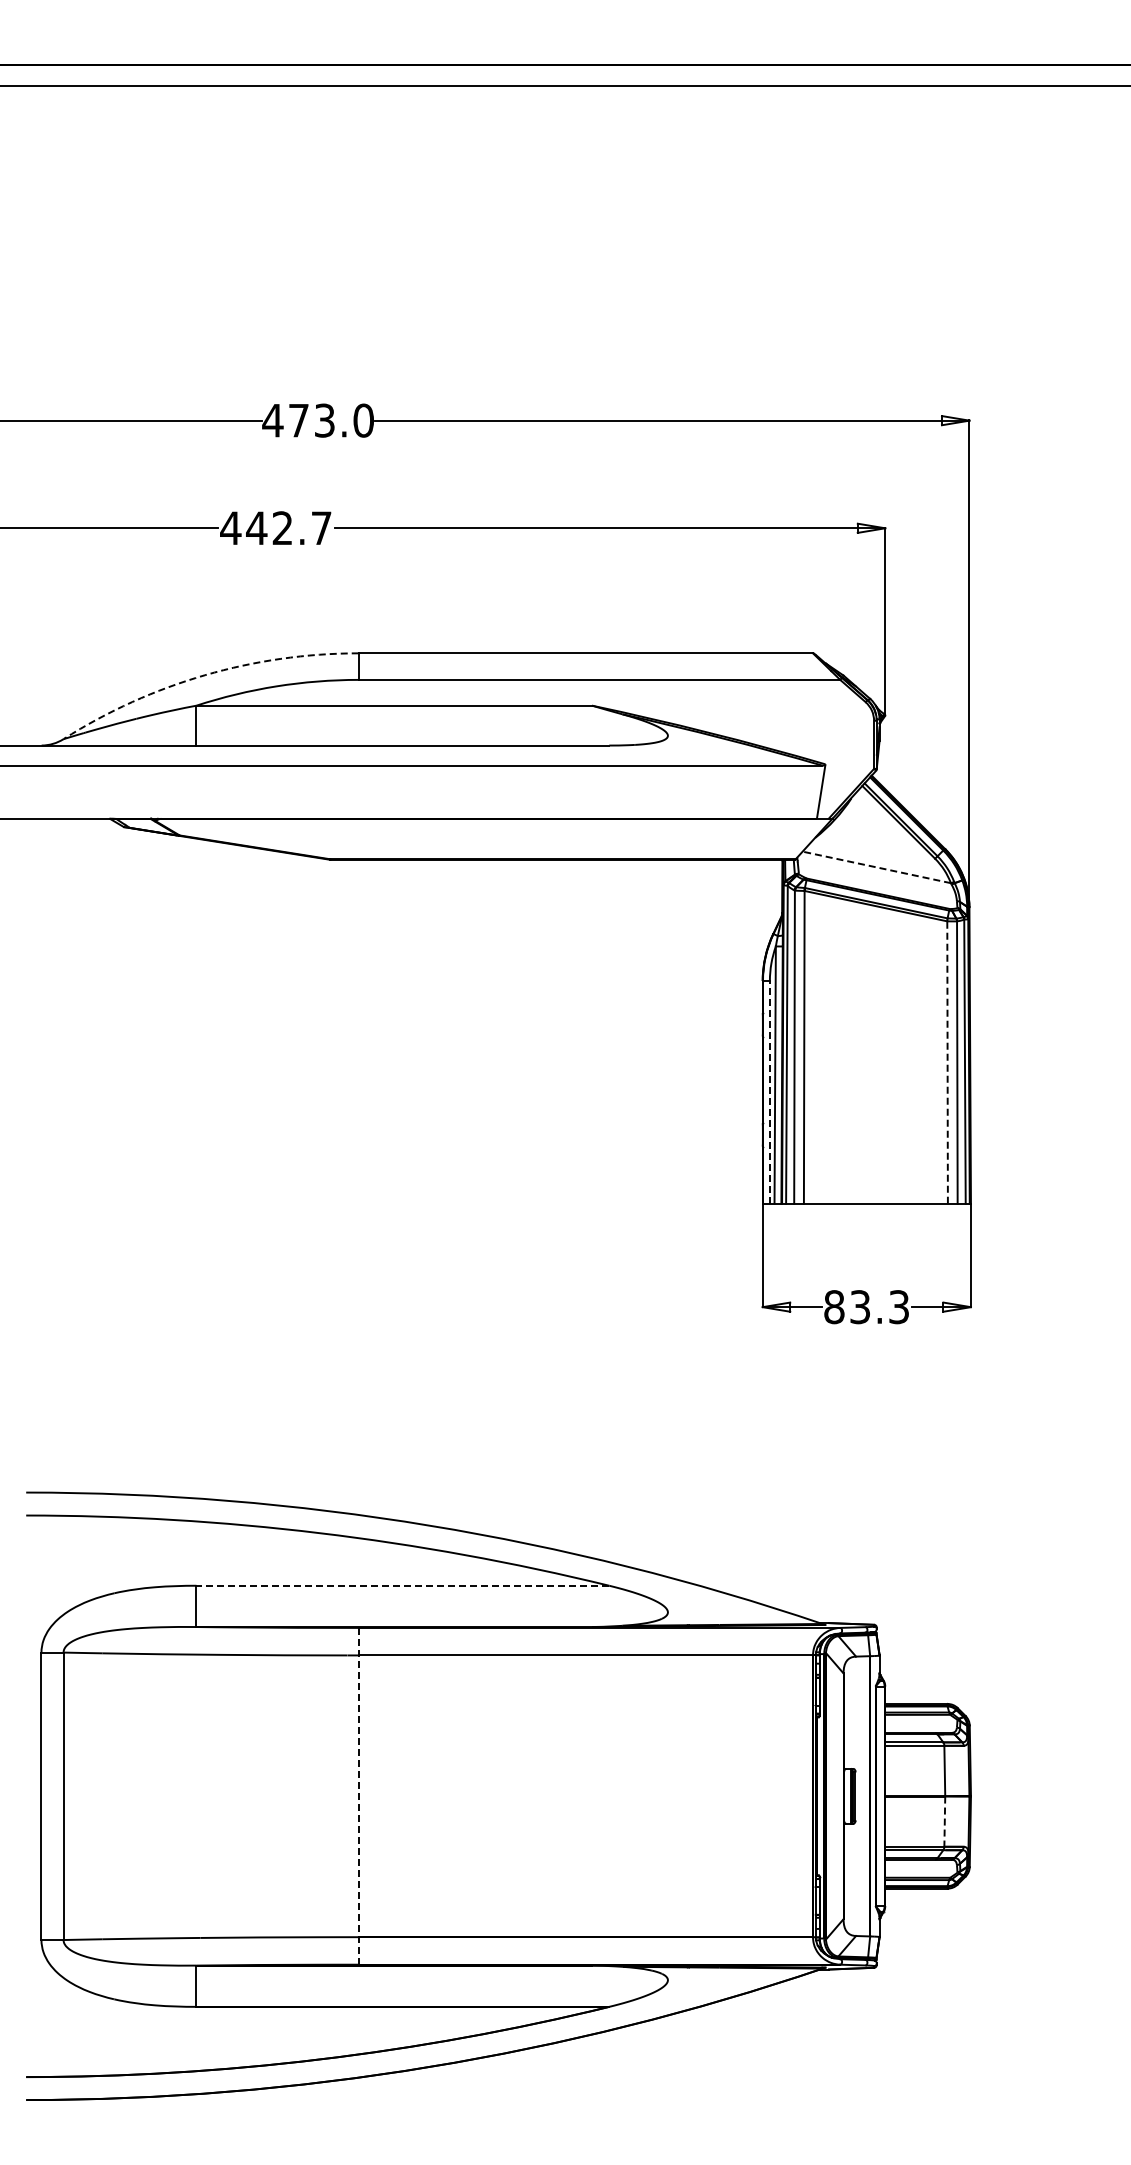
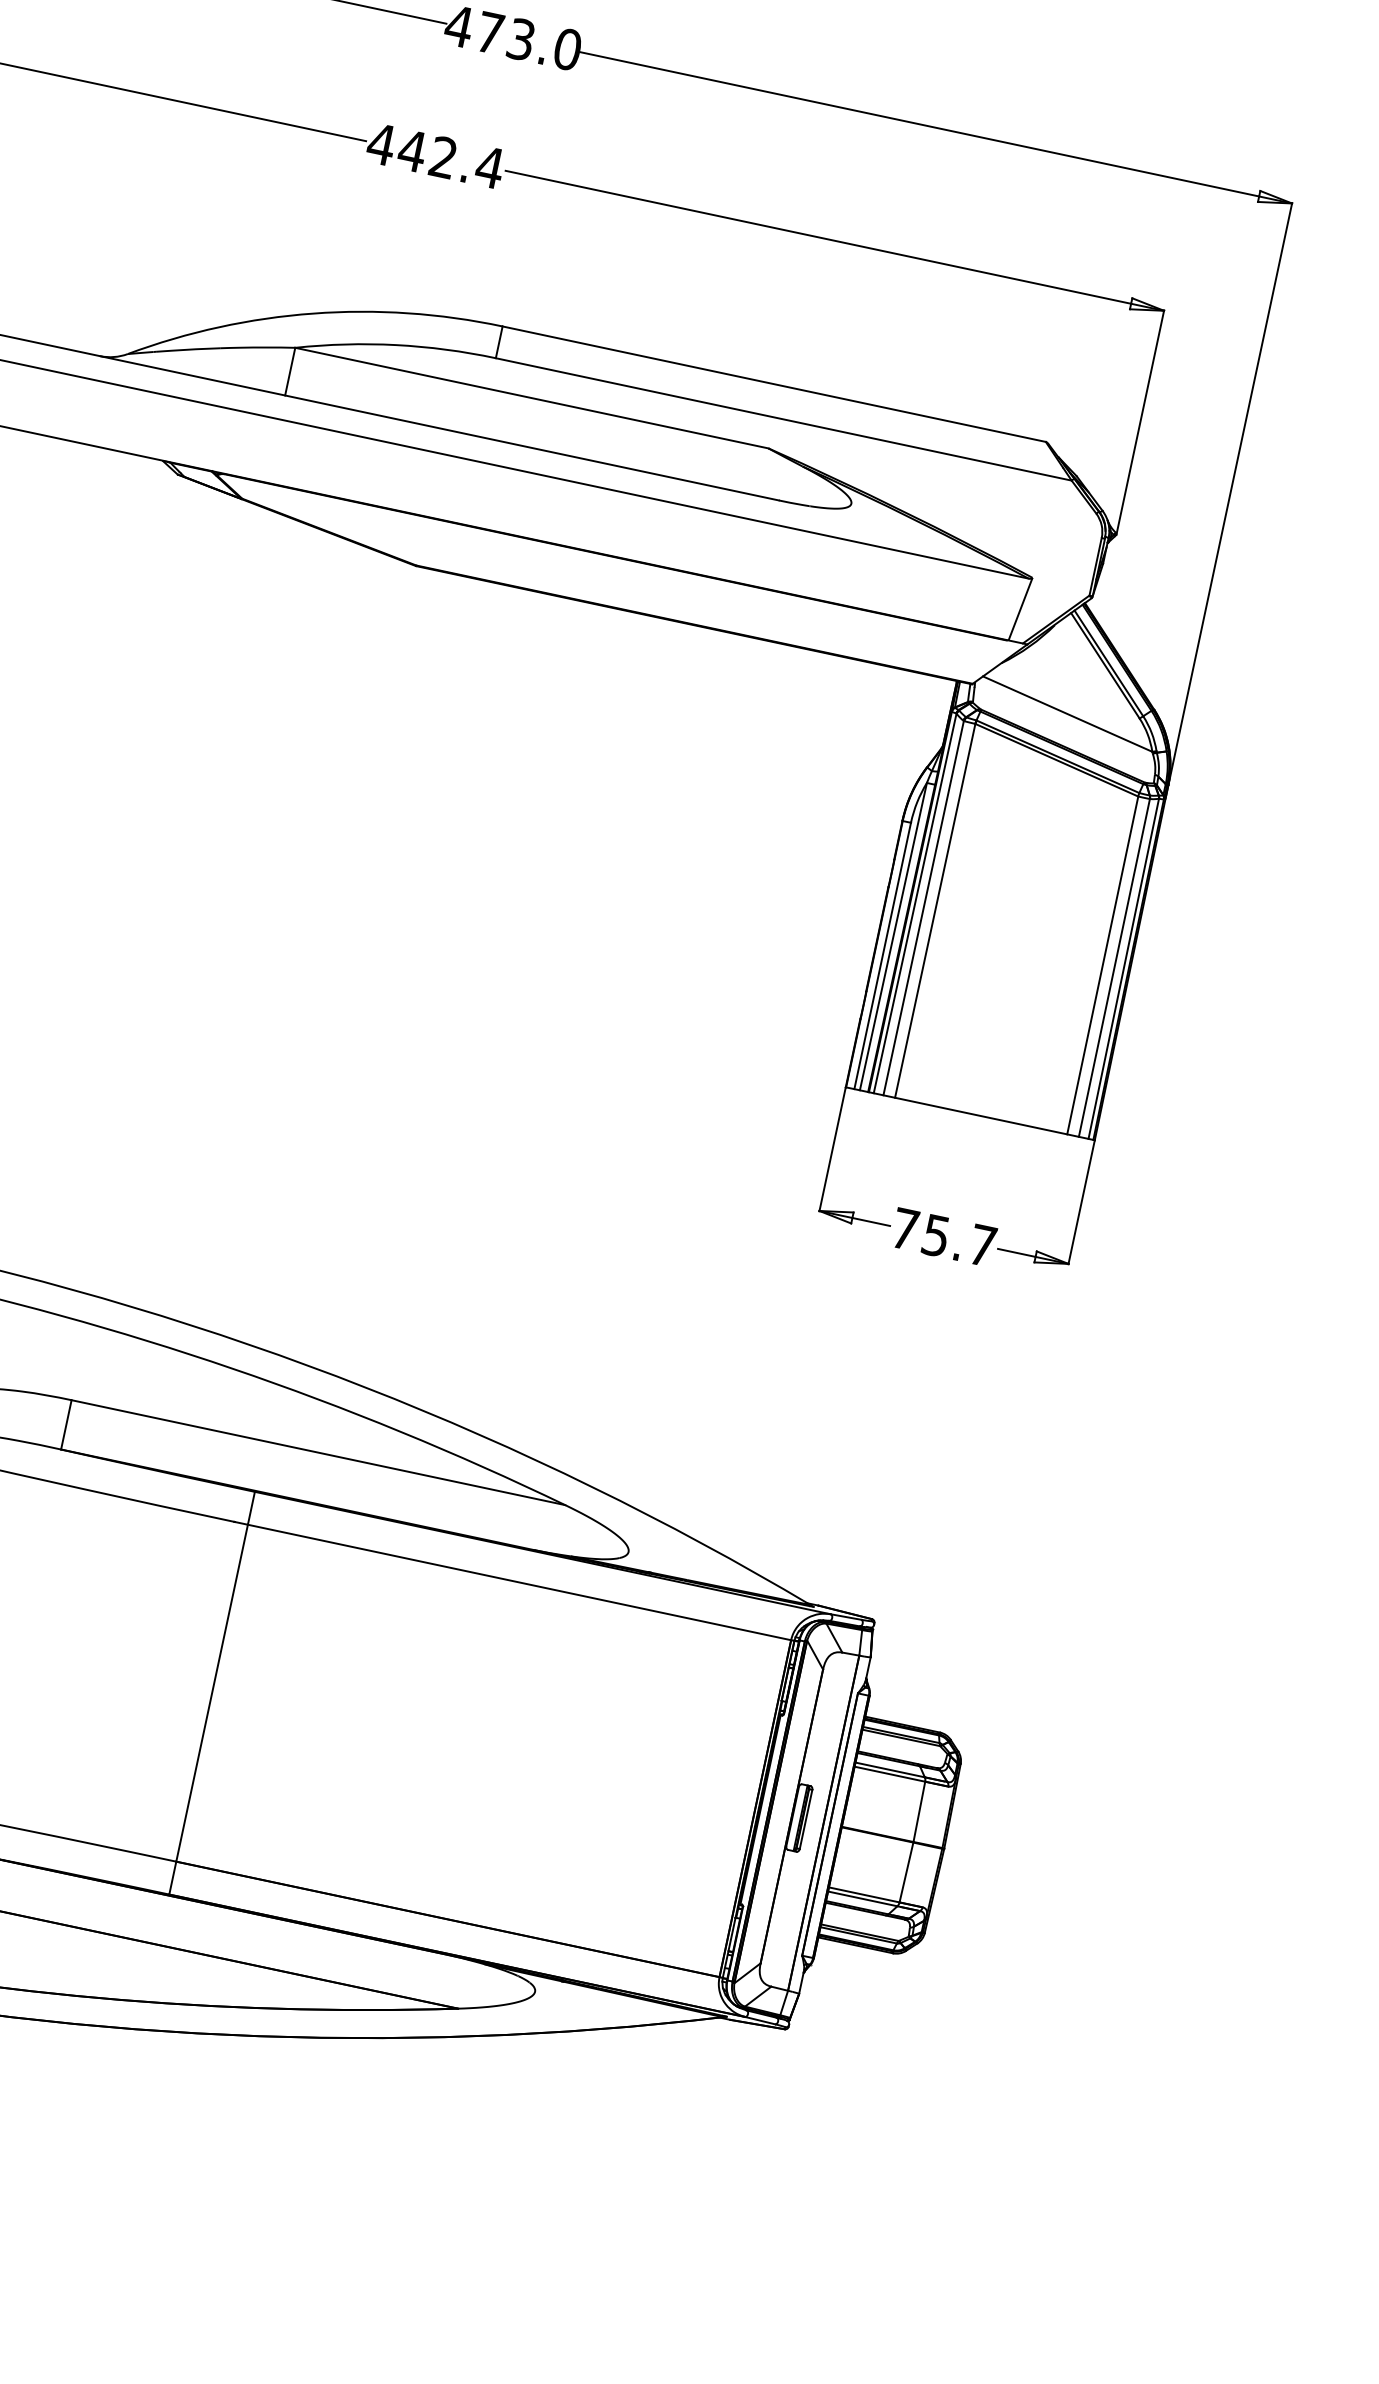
text: (321, 527) -> (490, 166), 442.7 -> 442.4
arc: (205, 675) -> (313, 314), dashed -> solid
line: (876, 867) -> (1067, 714), dashed -> solid
line: (947, 1062) -> (1102, 965), dashed -> solid
line: (769, 1091) -> (882, 954), dashed -> solid
text: (866, 1307) -> (943, 1237), 83.3 -> 75.7
line: (402, 1585) -> (318, 1452), dashed -> solid
line: (358, 1795) -> (212, 1692), dashed -> solid
line: (944, 1822) -> (905, 1873), dashed -> solid

